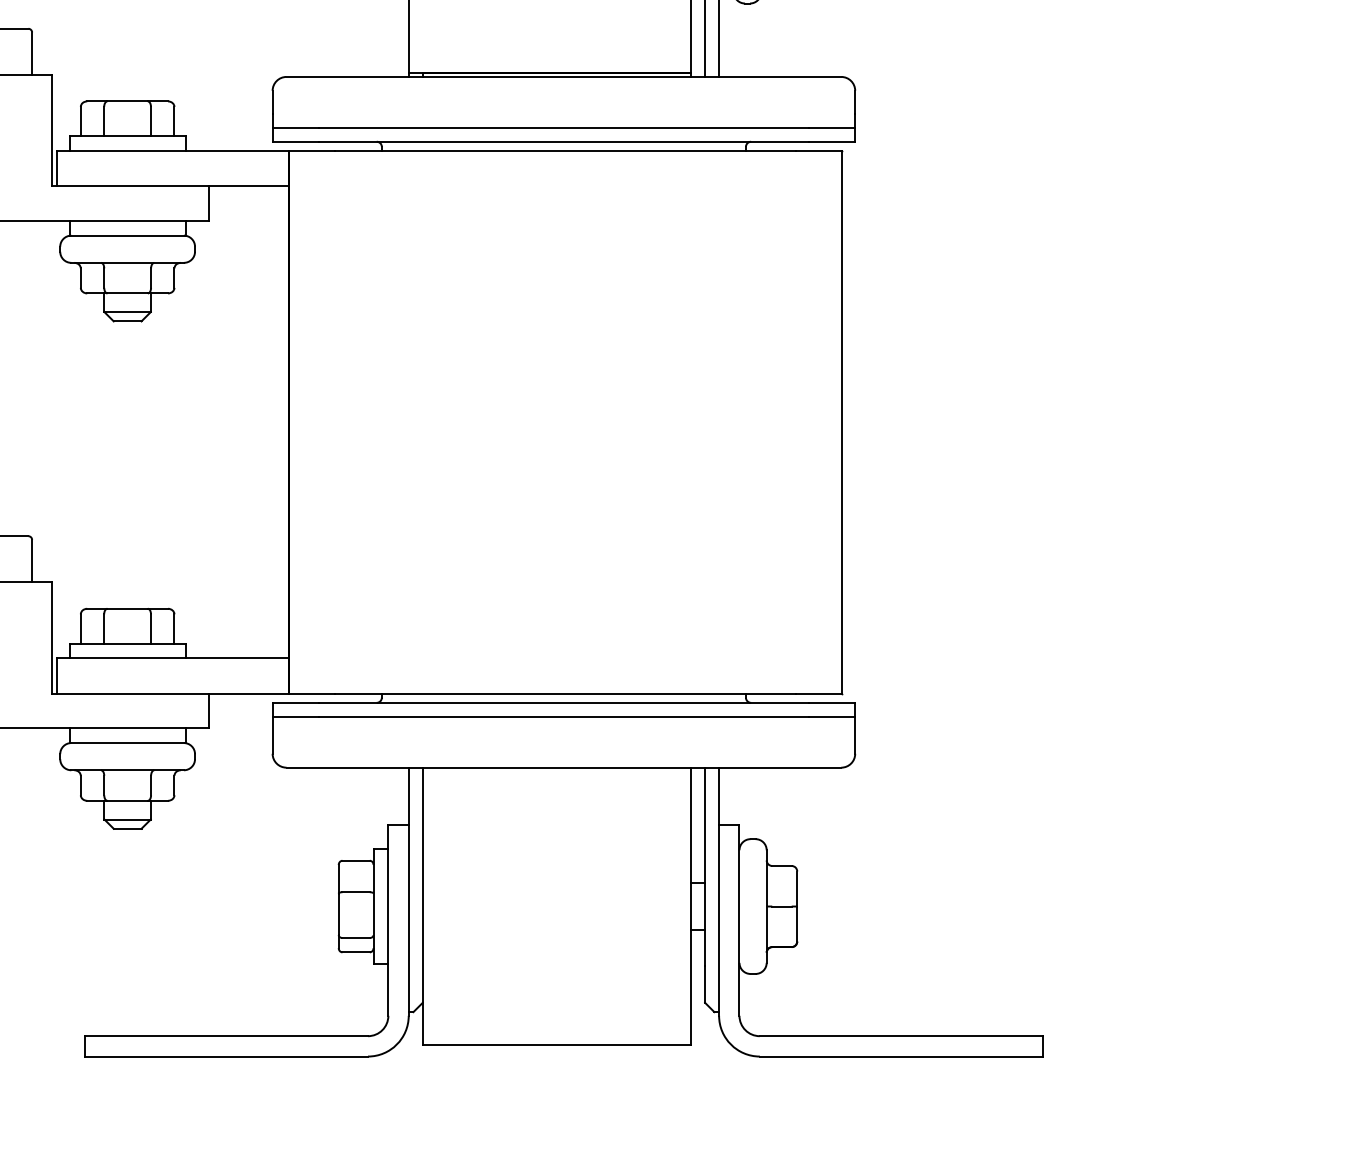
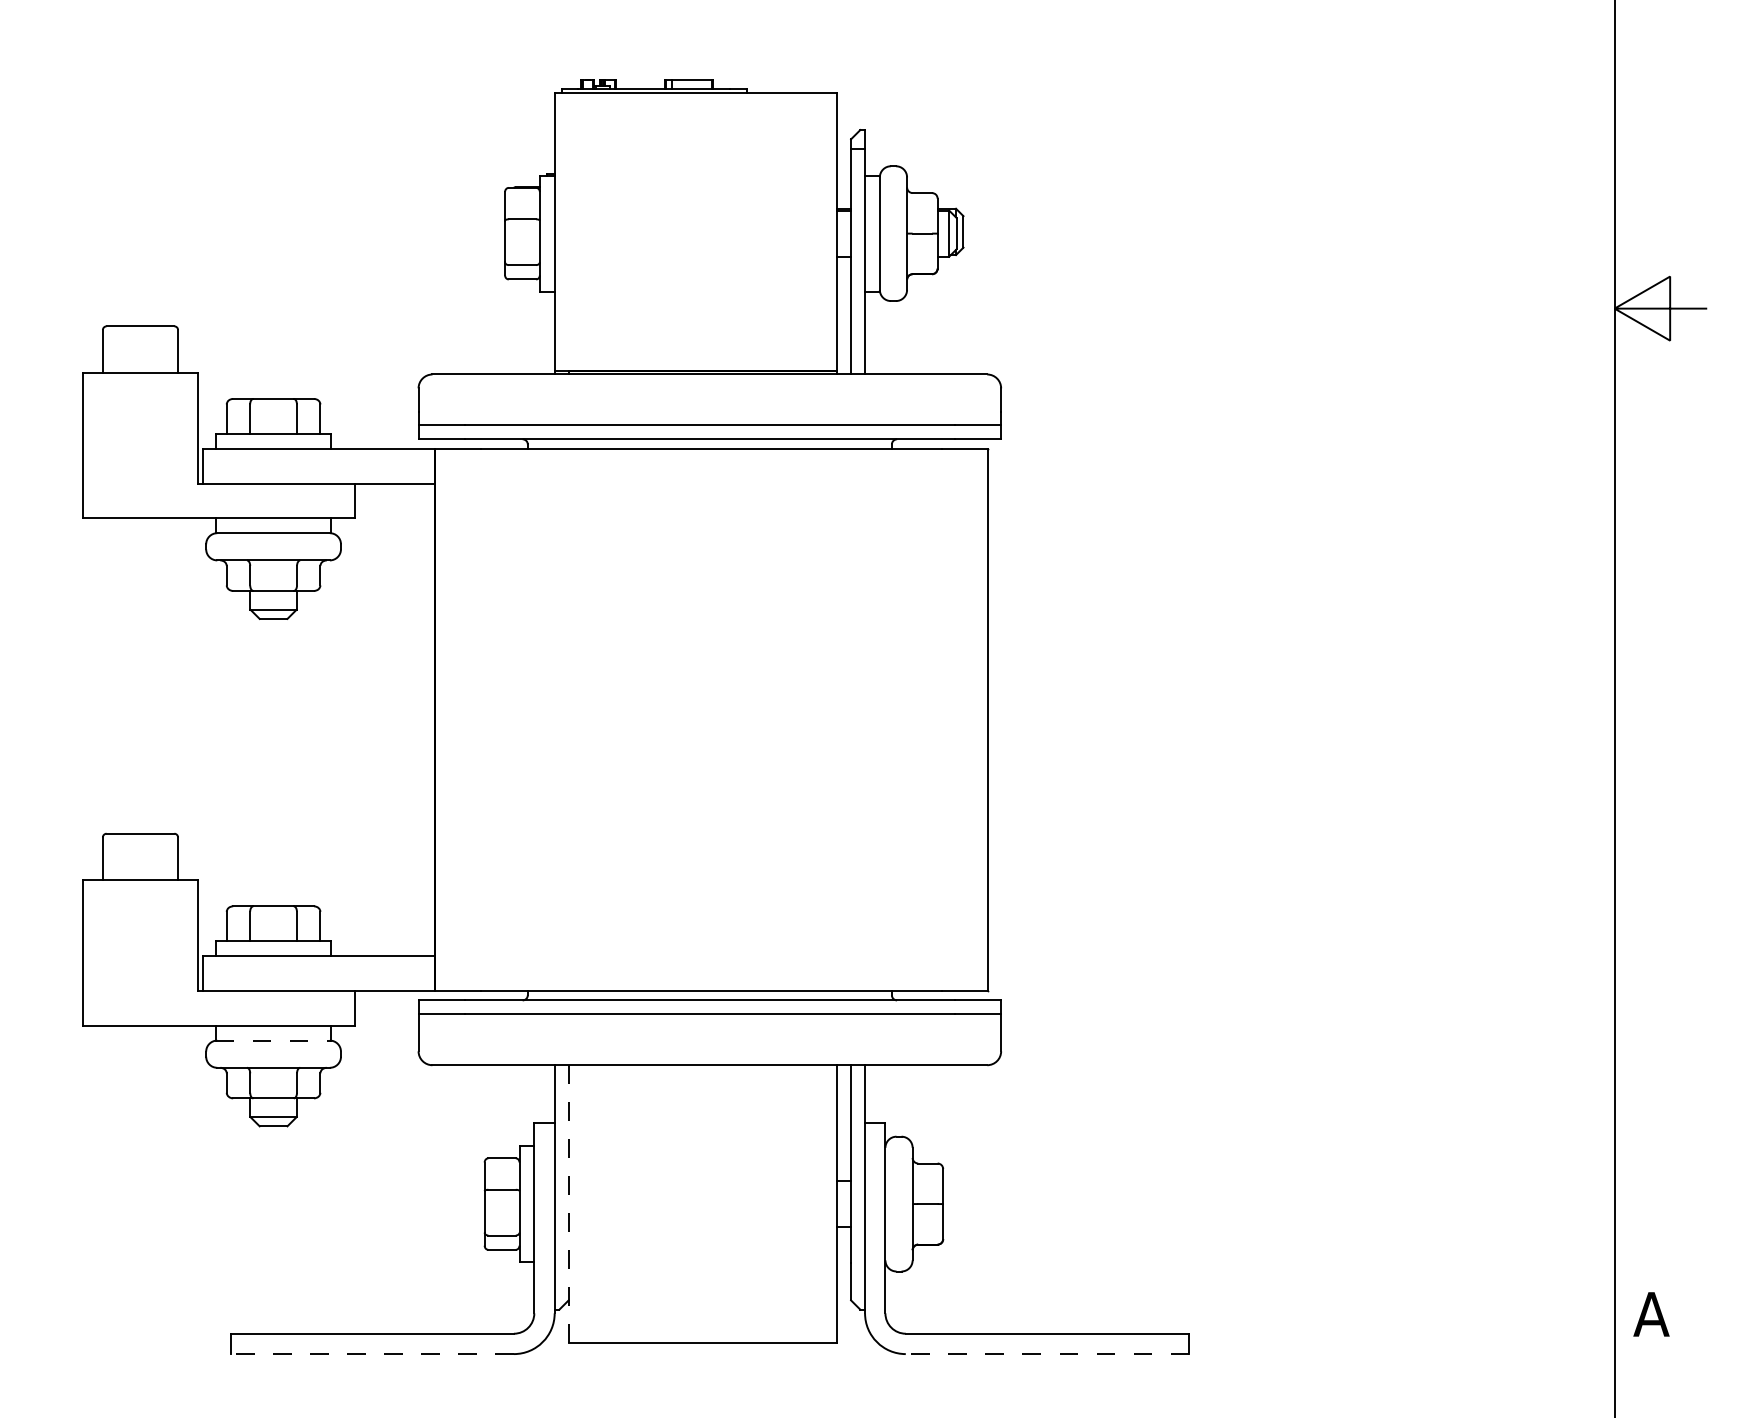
line: (127, 742) -> (273, 1040), solid -> dashed
line: (422, 906) -> (568, 1204), solid -> dashed
line: (226, 1056) -> (372, 1354), solid -> dashed
line: (901, 1056) -> (1047, 1354), solid -> dashed

